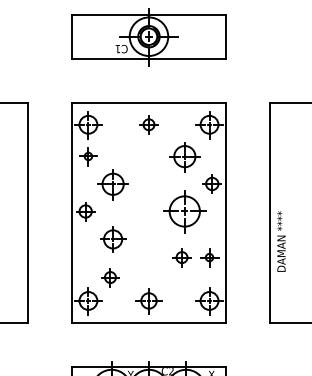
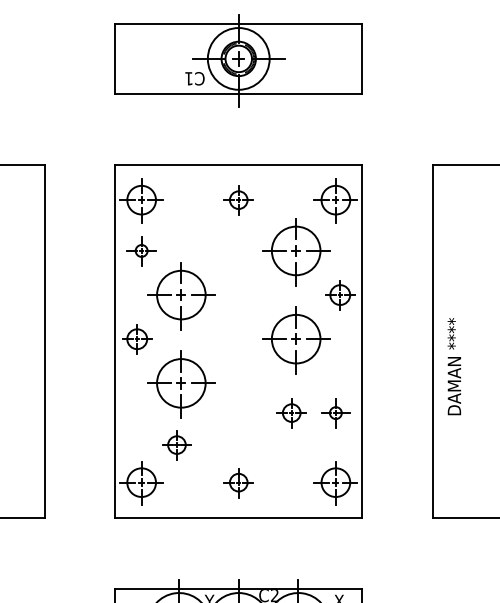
part: (184, 156) -> (295, 250), size x1.43
part: (112, 184) -> (180, 295), size x1.43
part: (112, 239) -> (180, 384), size x1.67
text: (281, 241) -> (454, 366), moved
part: (148, 300) -> (237, 481), size x0.71

